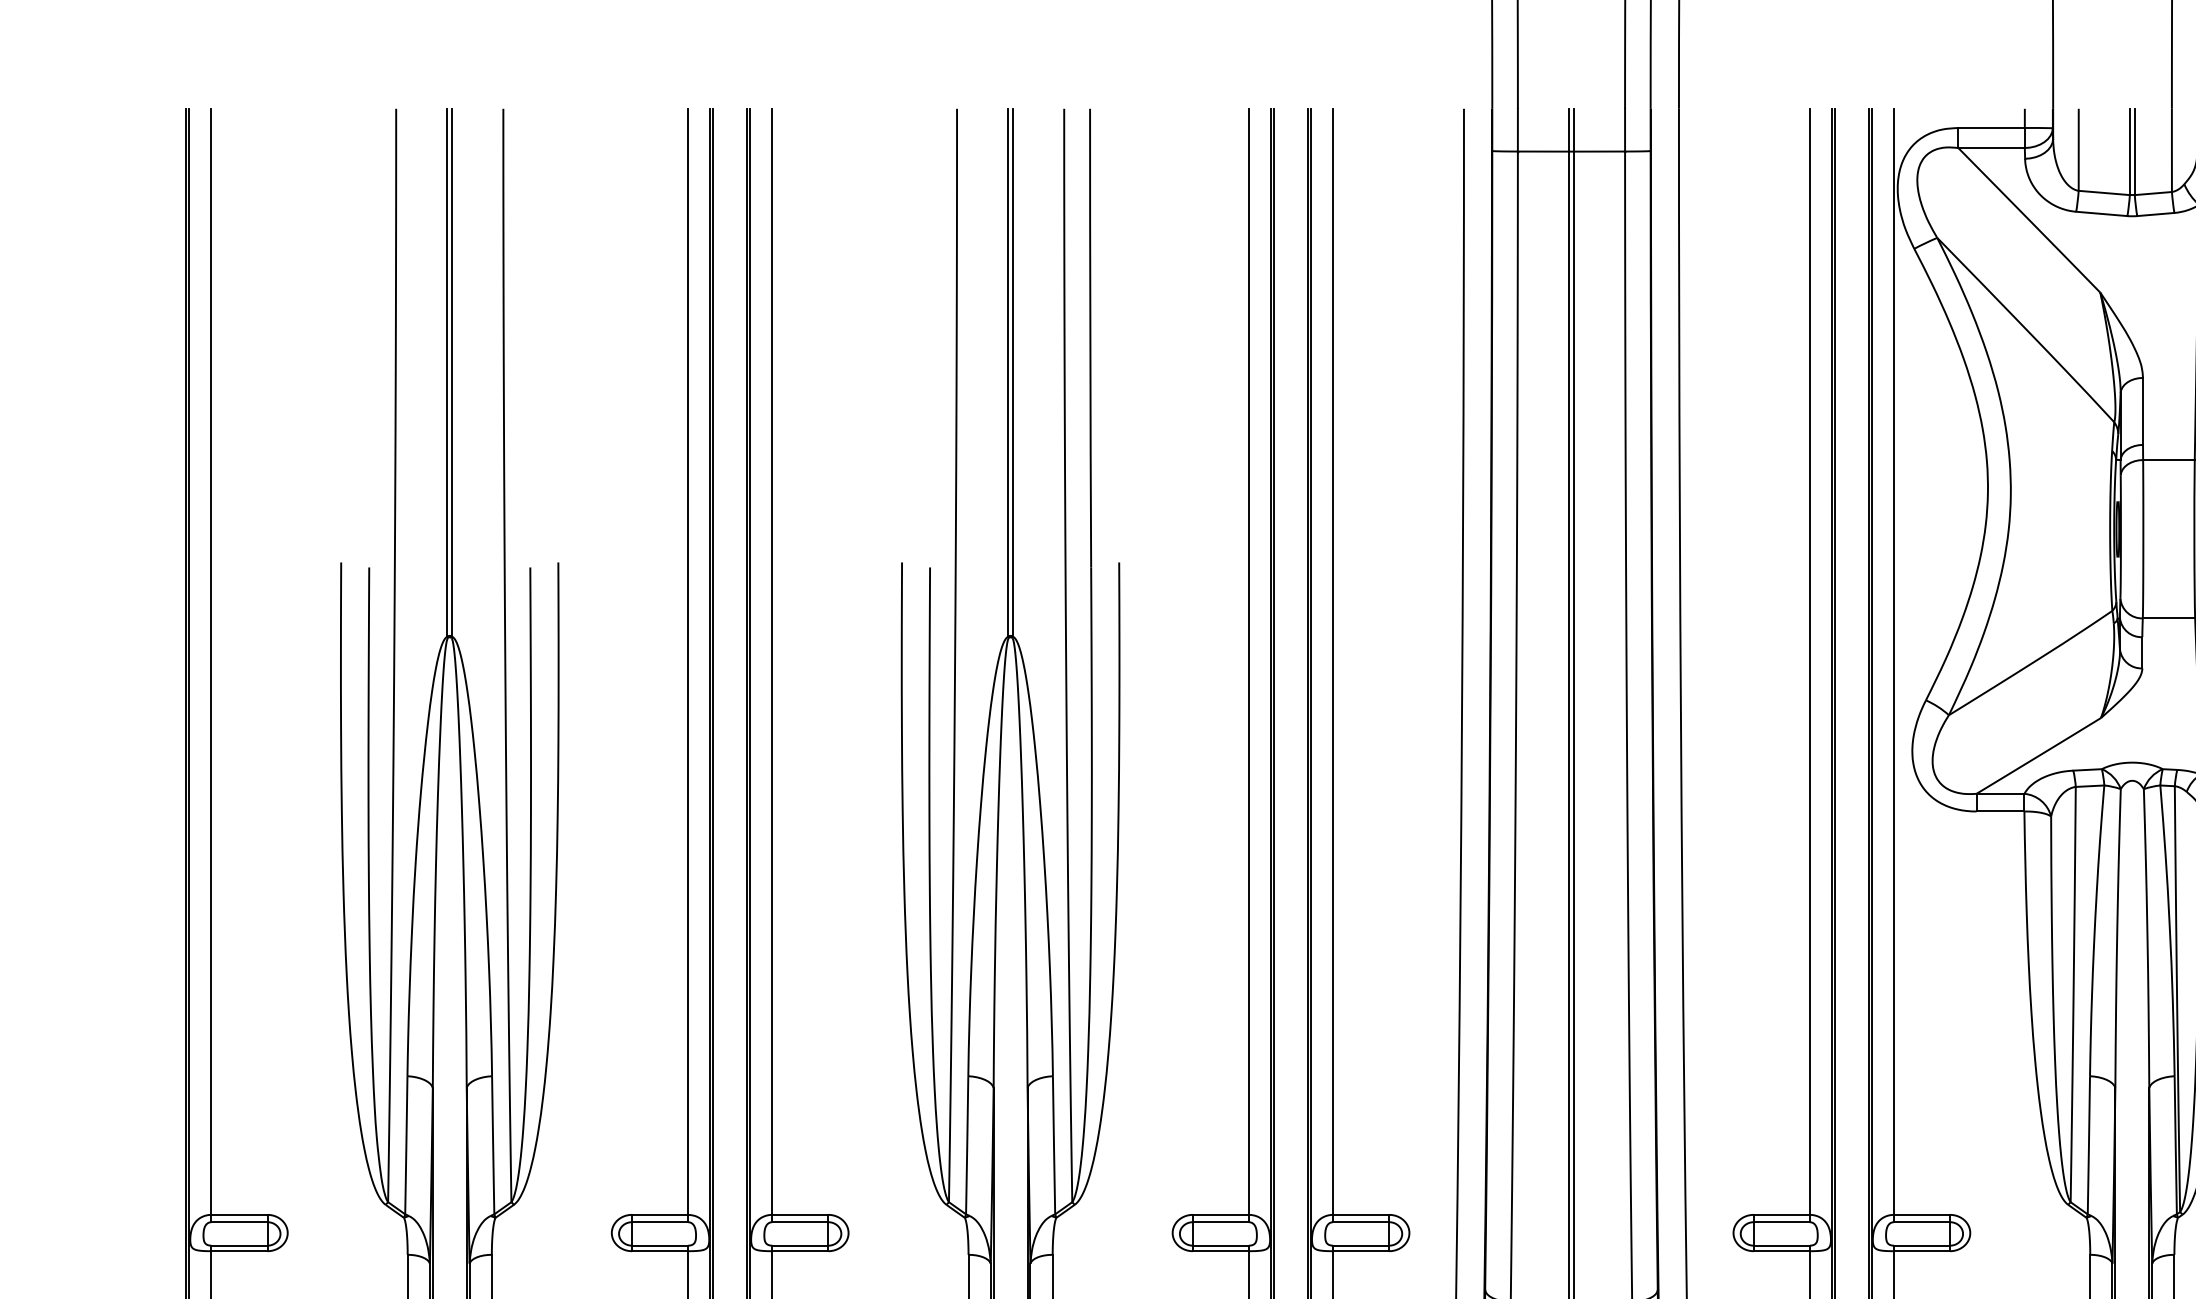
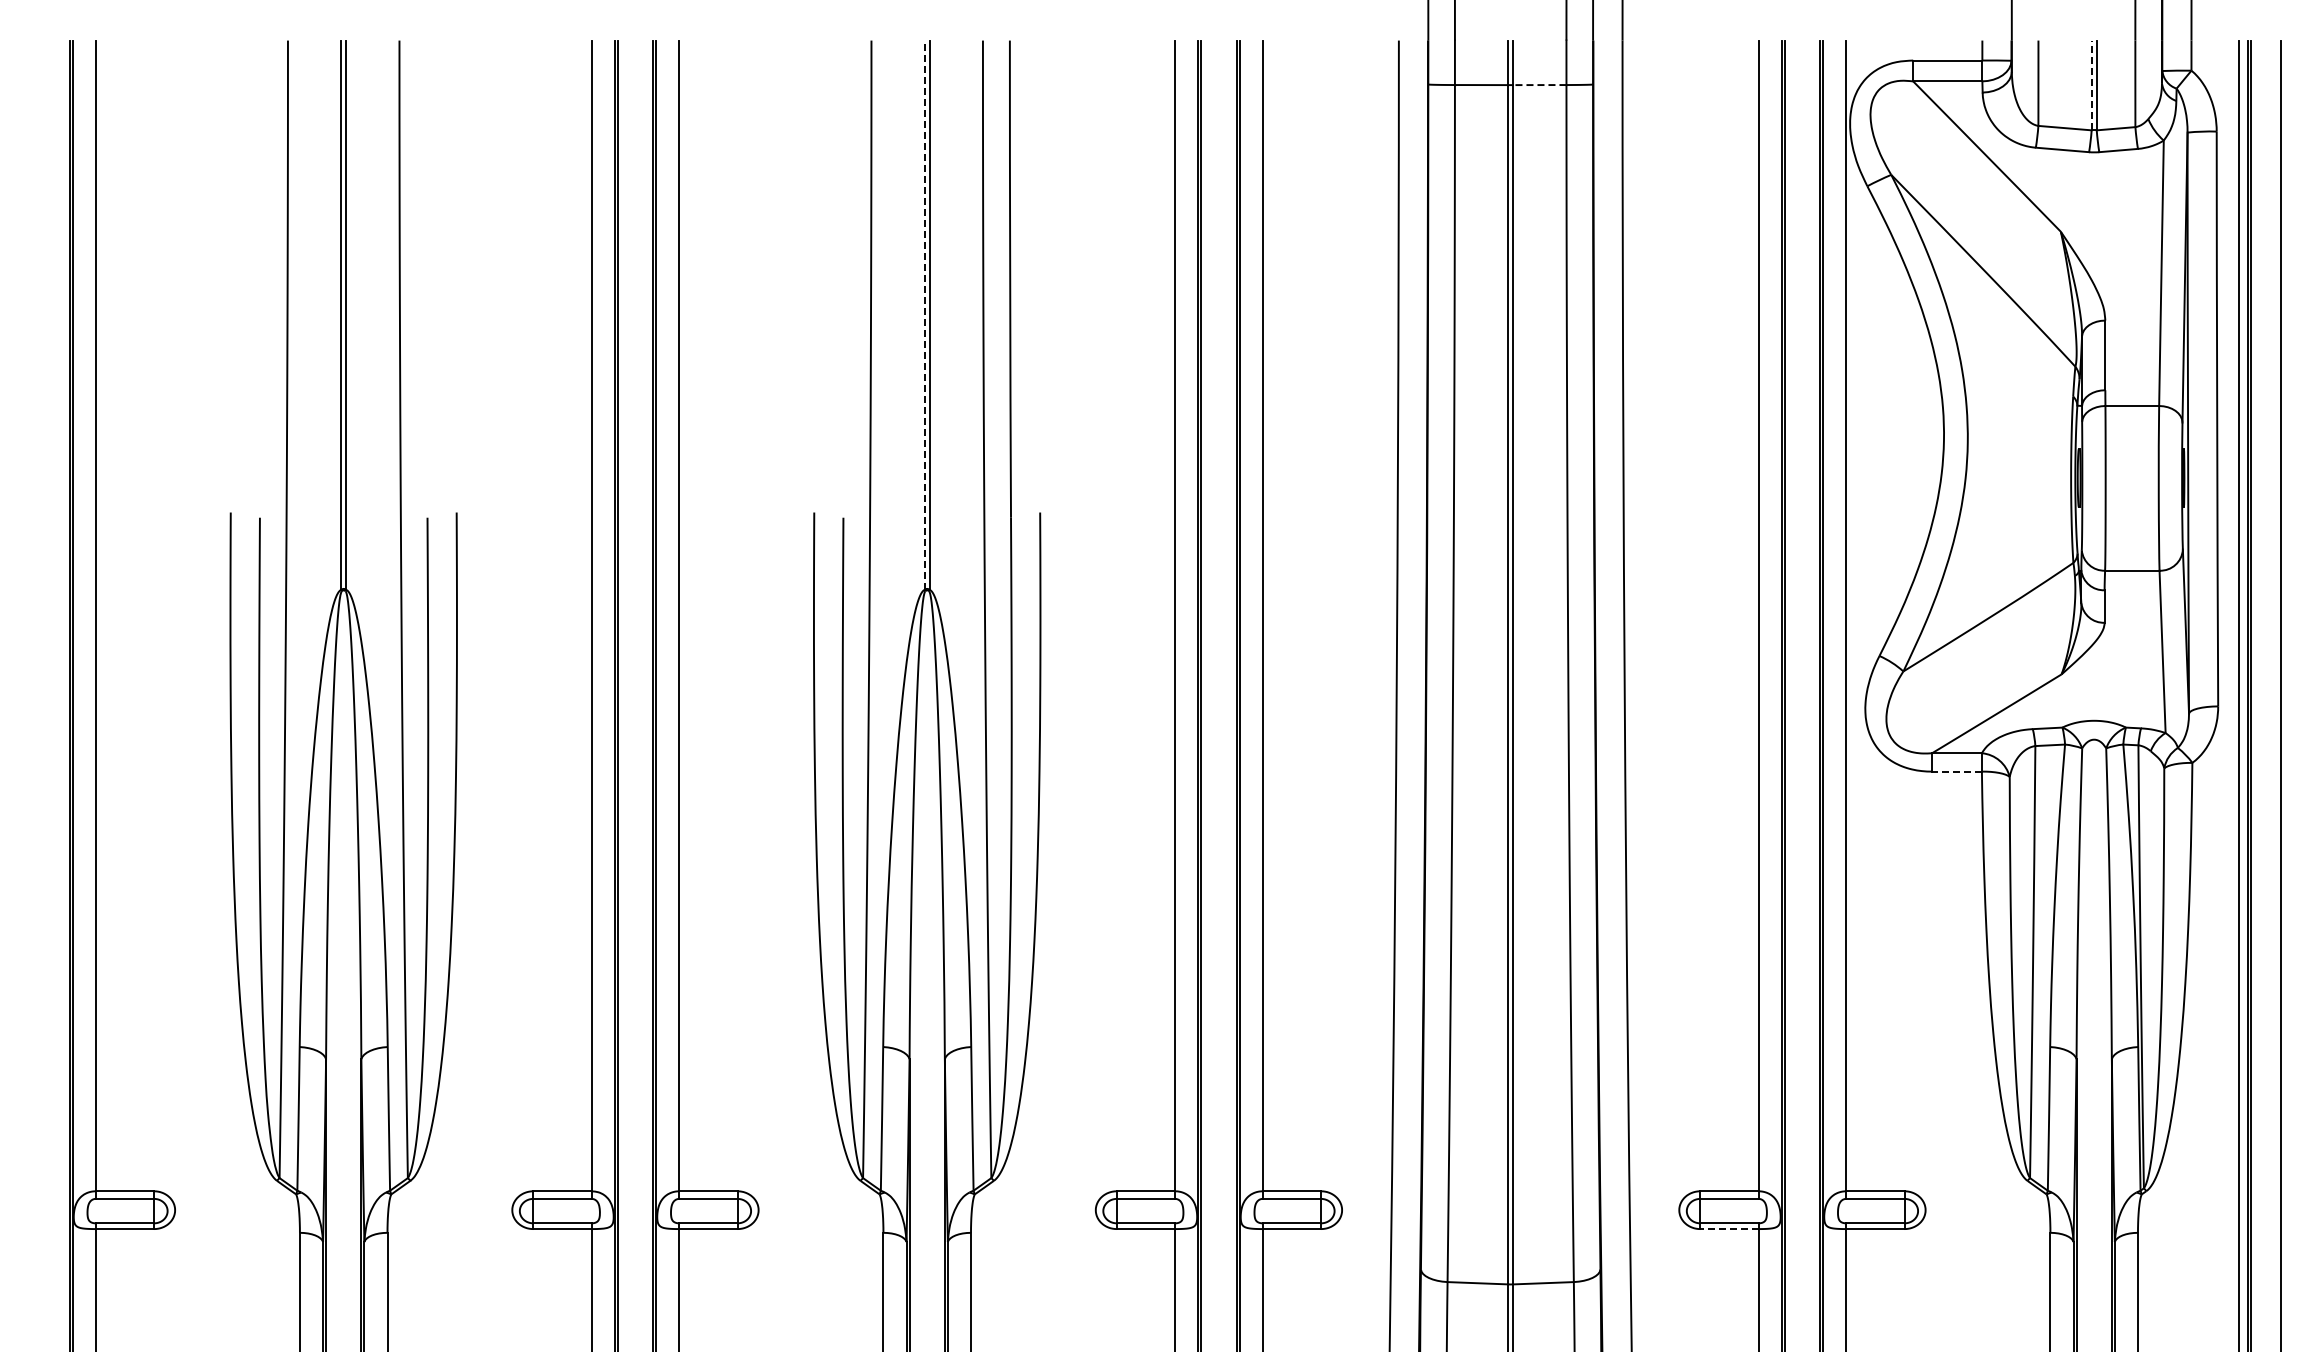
line: (1599, 151) -> (1539, 85), solid -> dashed
line: (2129, 151) -> (2091, 85), solid -> dashed
line: (1008, 373) -> (924, 315), solid -> dashed
line: (2000, 811) -> (1957, 771), solid -> dashed
line: (1781, 1251) -> (1729, 1229), solid -> dashed

